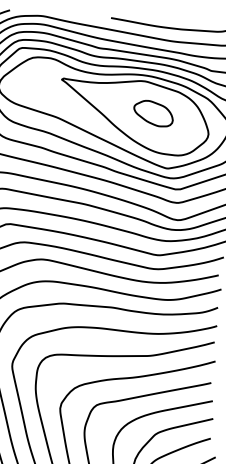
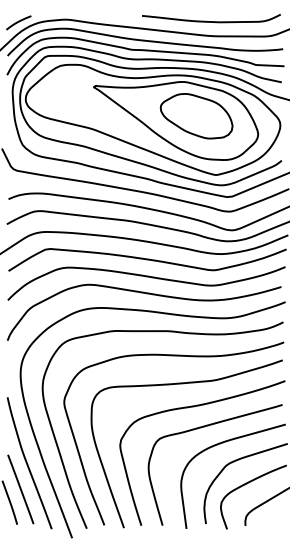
part: (153, 113) -> (196, 116), size x1.67

